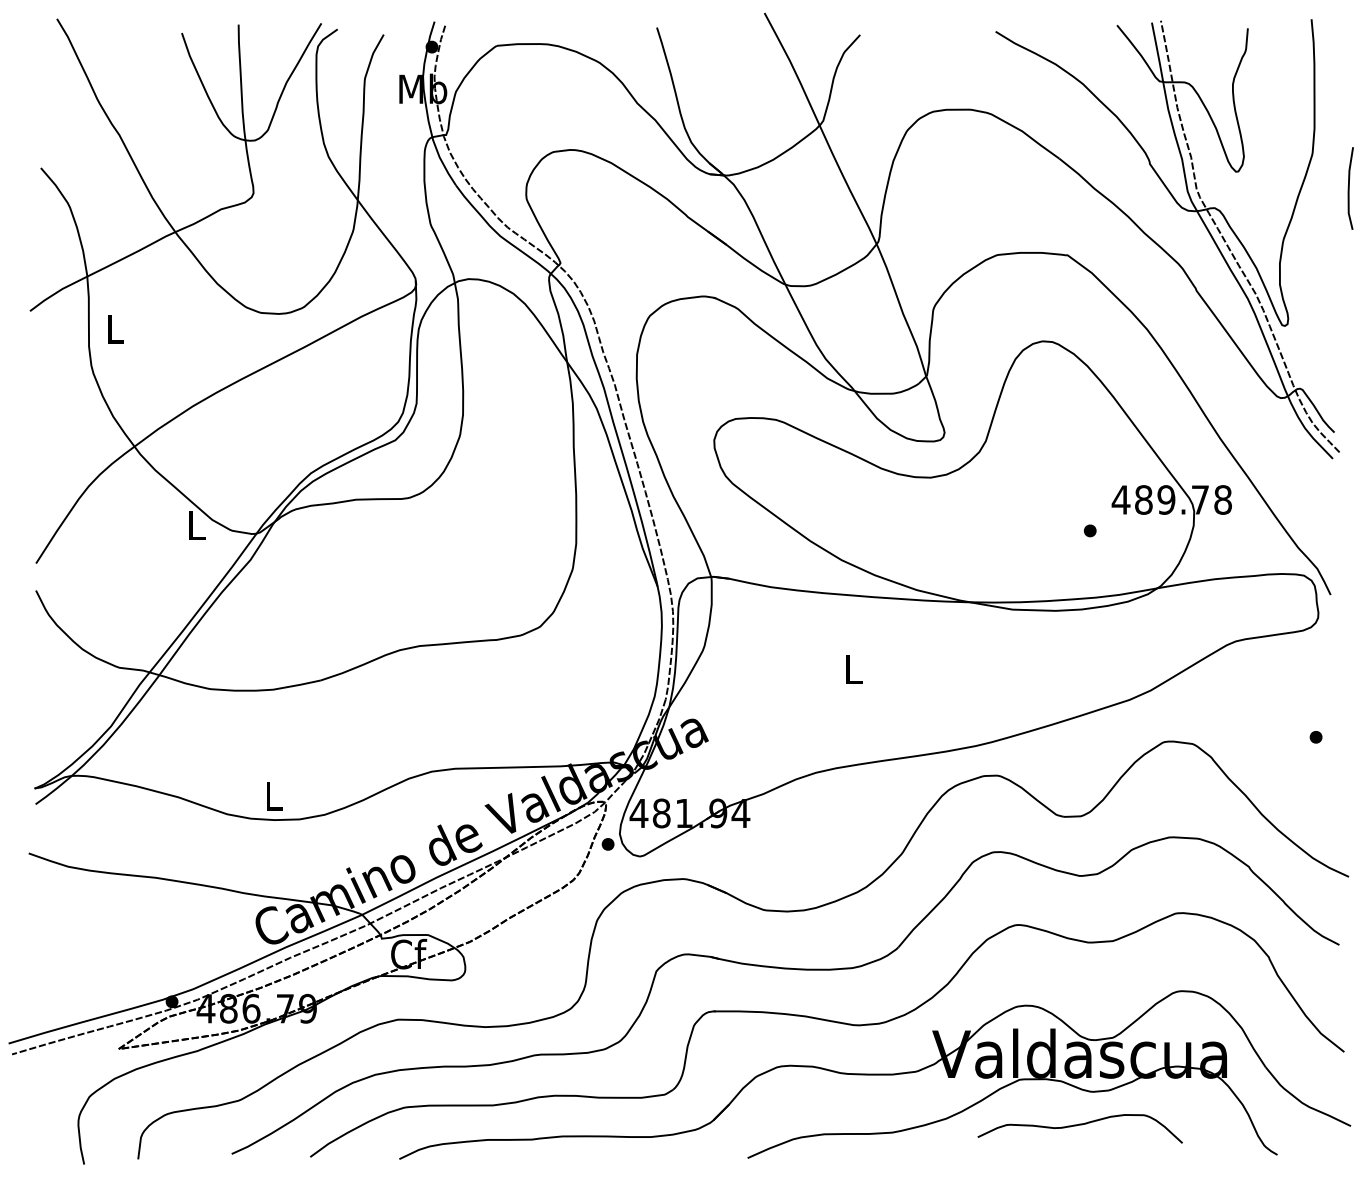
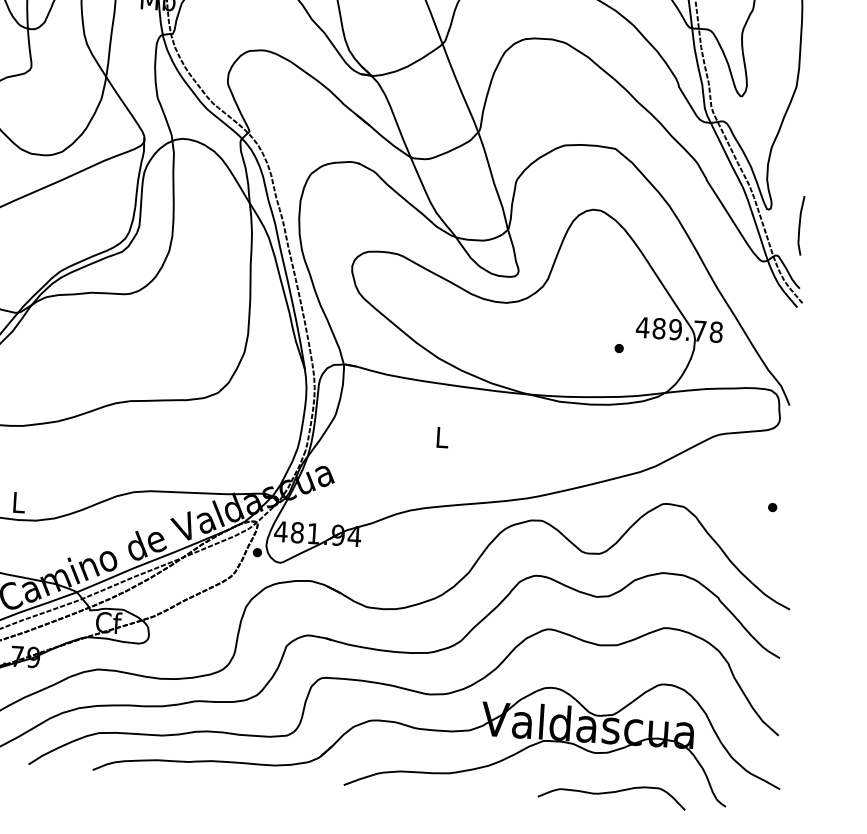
line: (1349, 188) -> (800, 225), moved
curve: (1079, 1125) -> (611, 792), moved

